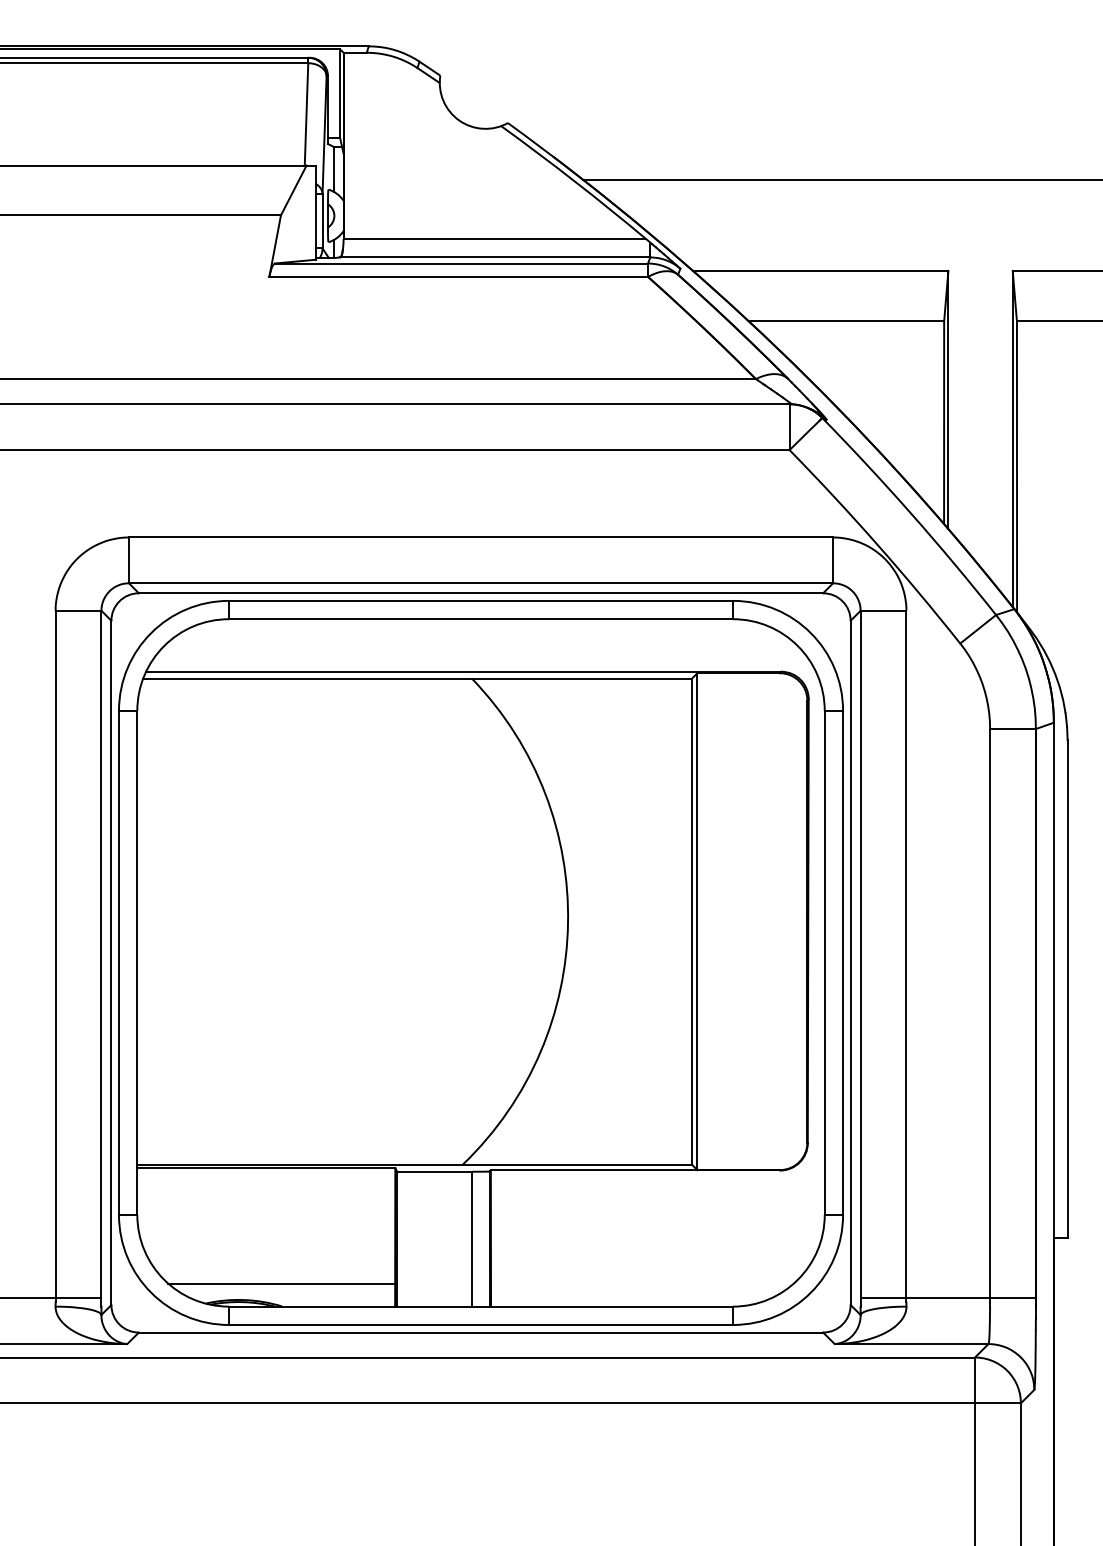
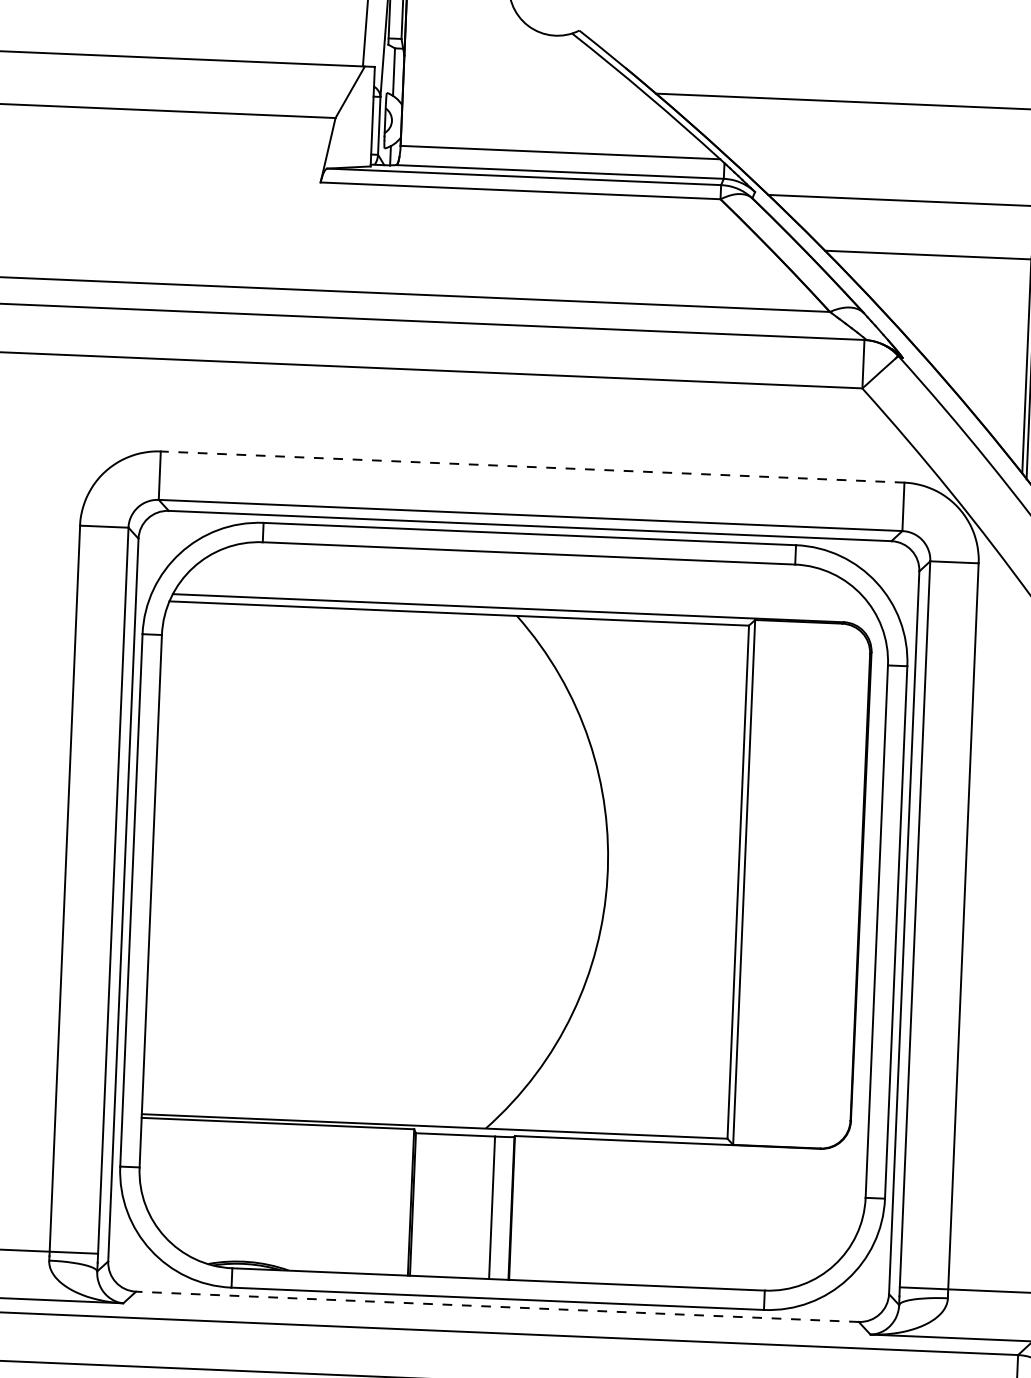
line: (480, 537) -> (532, 467), solid -> dashed
line: (281, 1283) -> (288, 1246), removed
line: (480, 1332) -> (496, 1306), solid -> dashed

